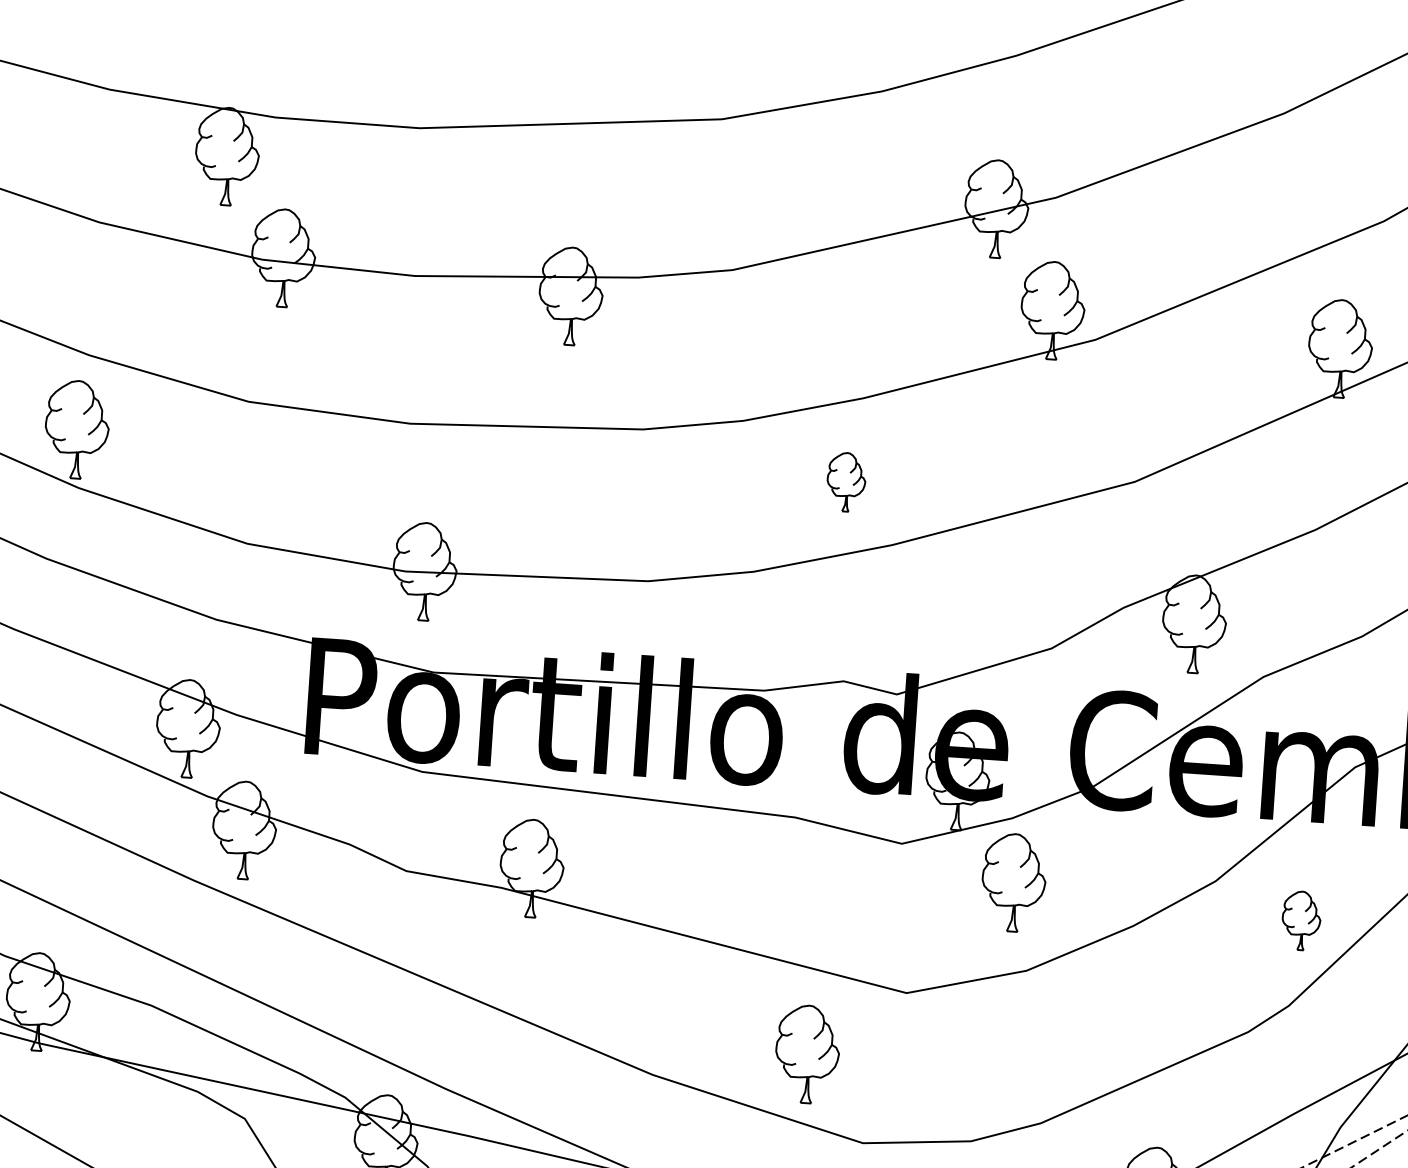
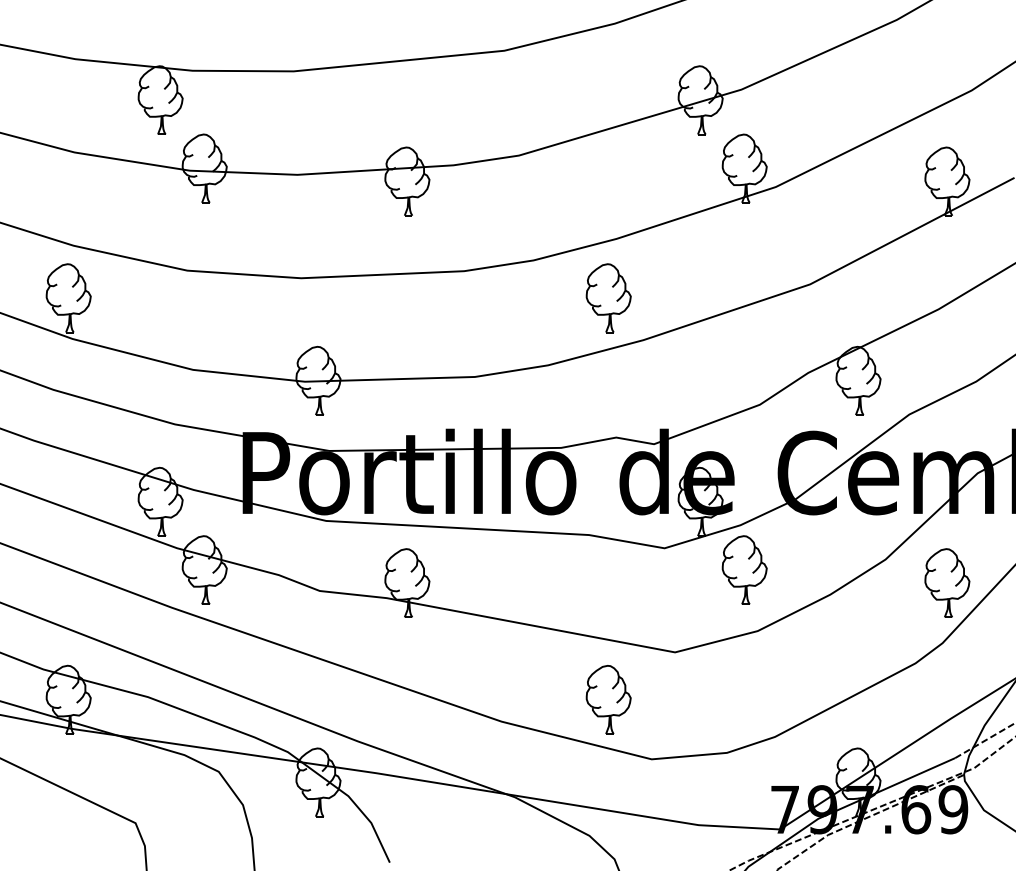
part: (846, 482) -> (608, 298), size x1.67
part: (1301, 919) -> (947, 582), size x1.67

